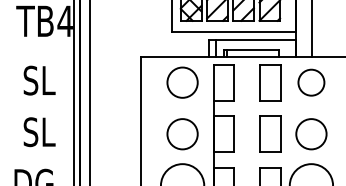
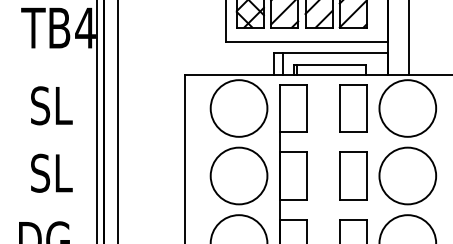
circle: (182, 82) -> (238, 108), size x1.43
circle: (311, 82) -> (407, 108), size x1.67
circle: (182, 133) -> (238, 175), size x1.43
circle: (311, 133) -> (407, 175), size x1.43

